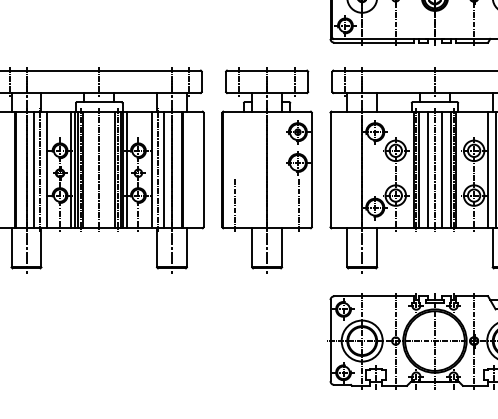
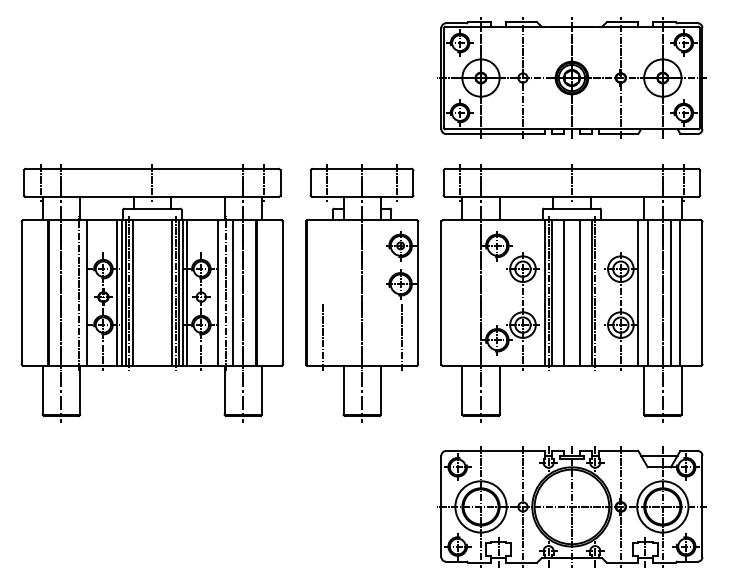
line: (34, 169) -> (71, 292), removed
line: (99, 169) -> (152, 292), removed
line: (434, 169) -> (571, 292), removed
line: (456, 169) -> (598, 292), removed

